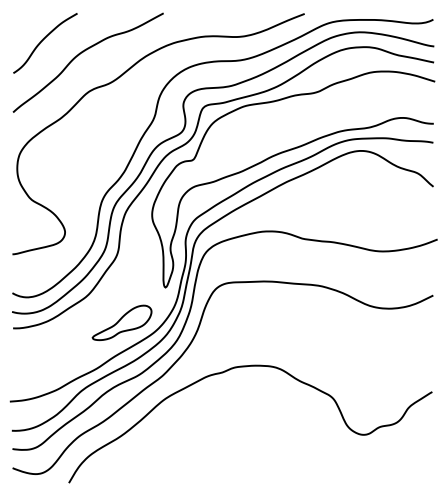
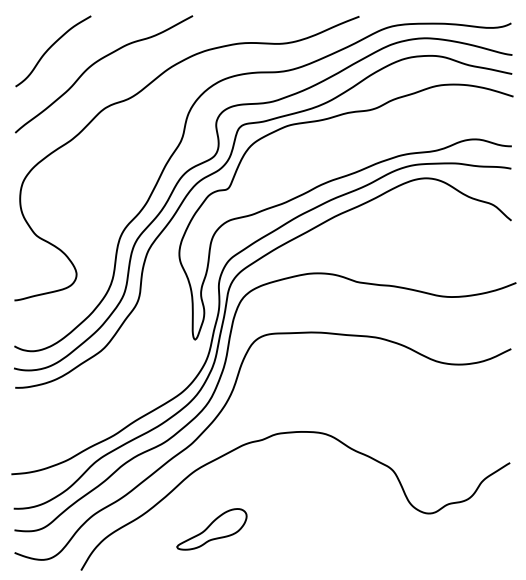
part: (121, 323) -> (211, 529), moved

